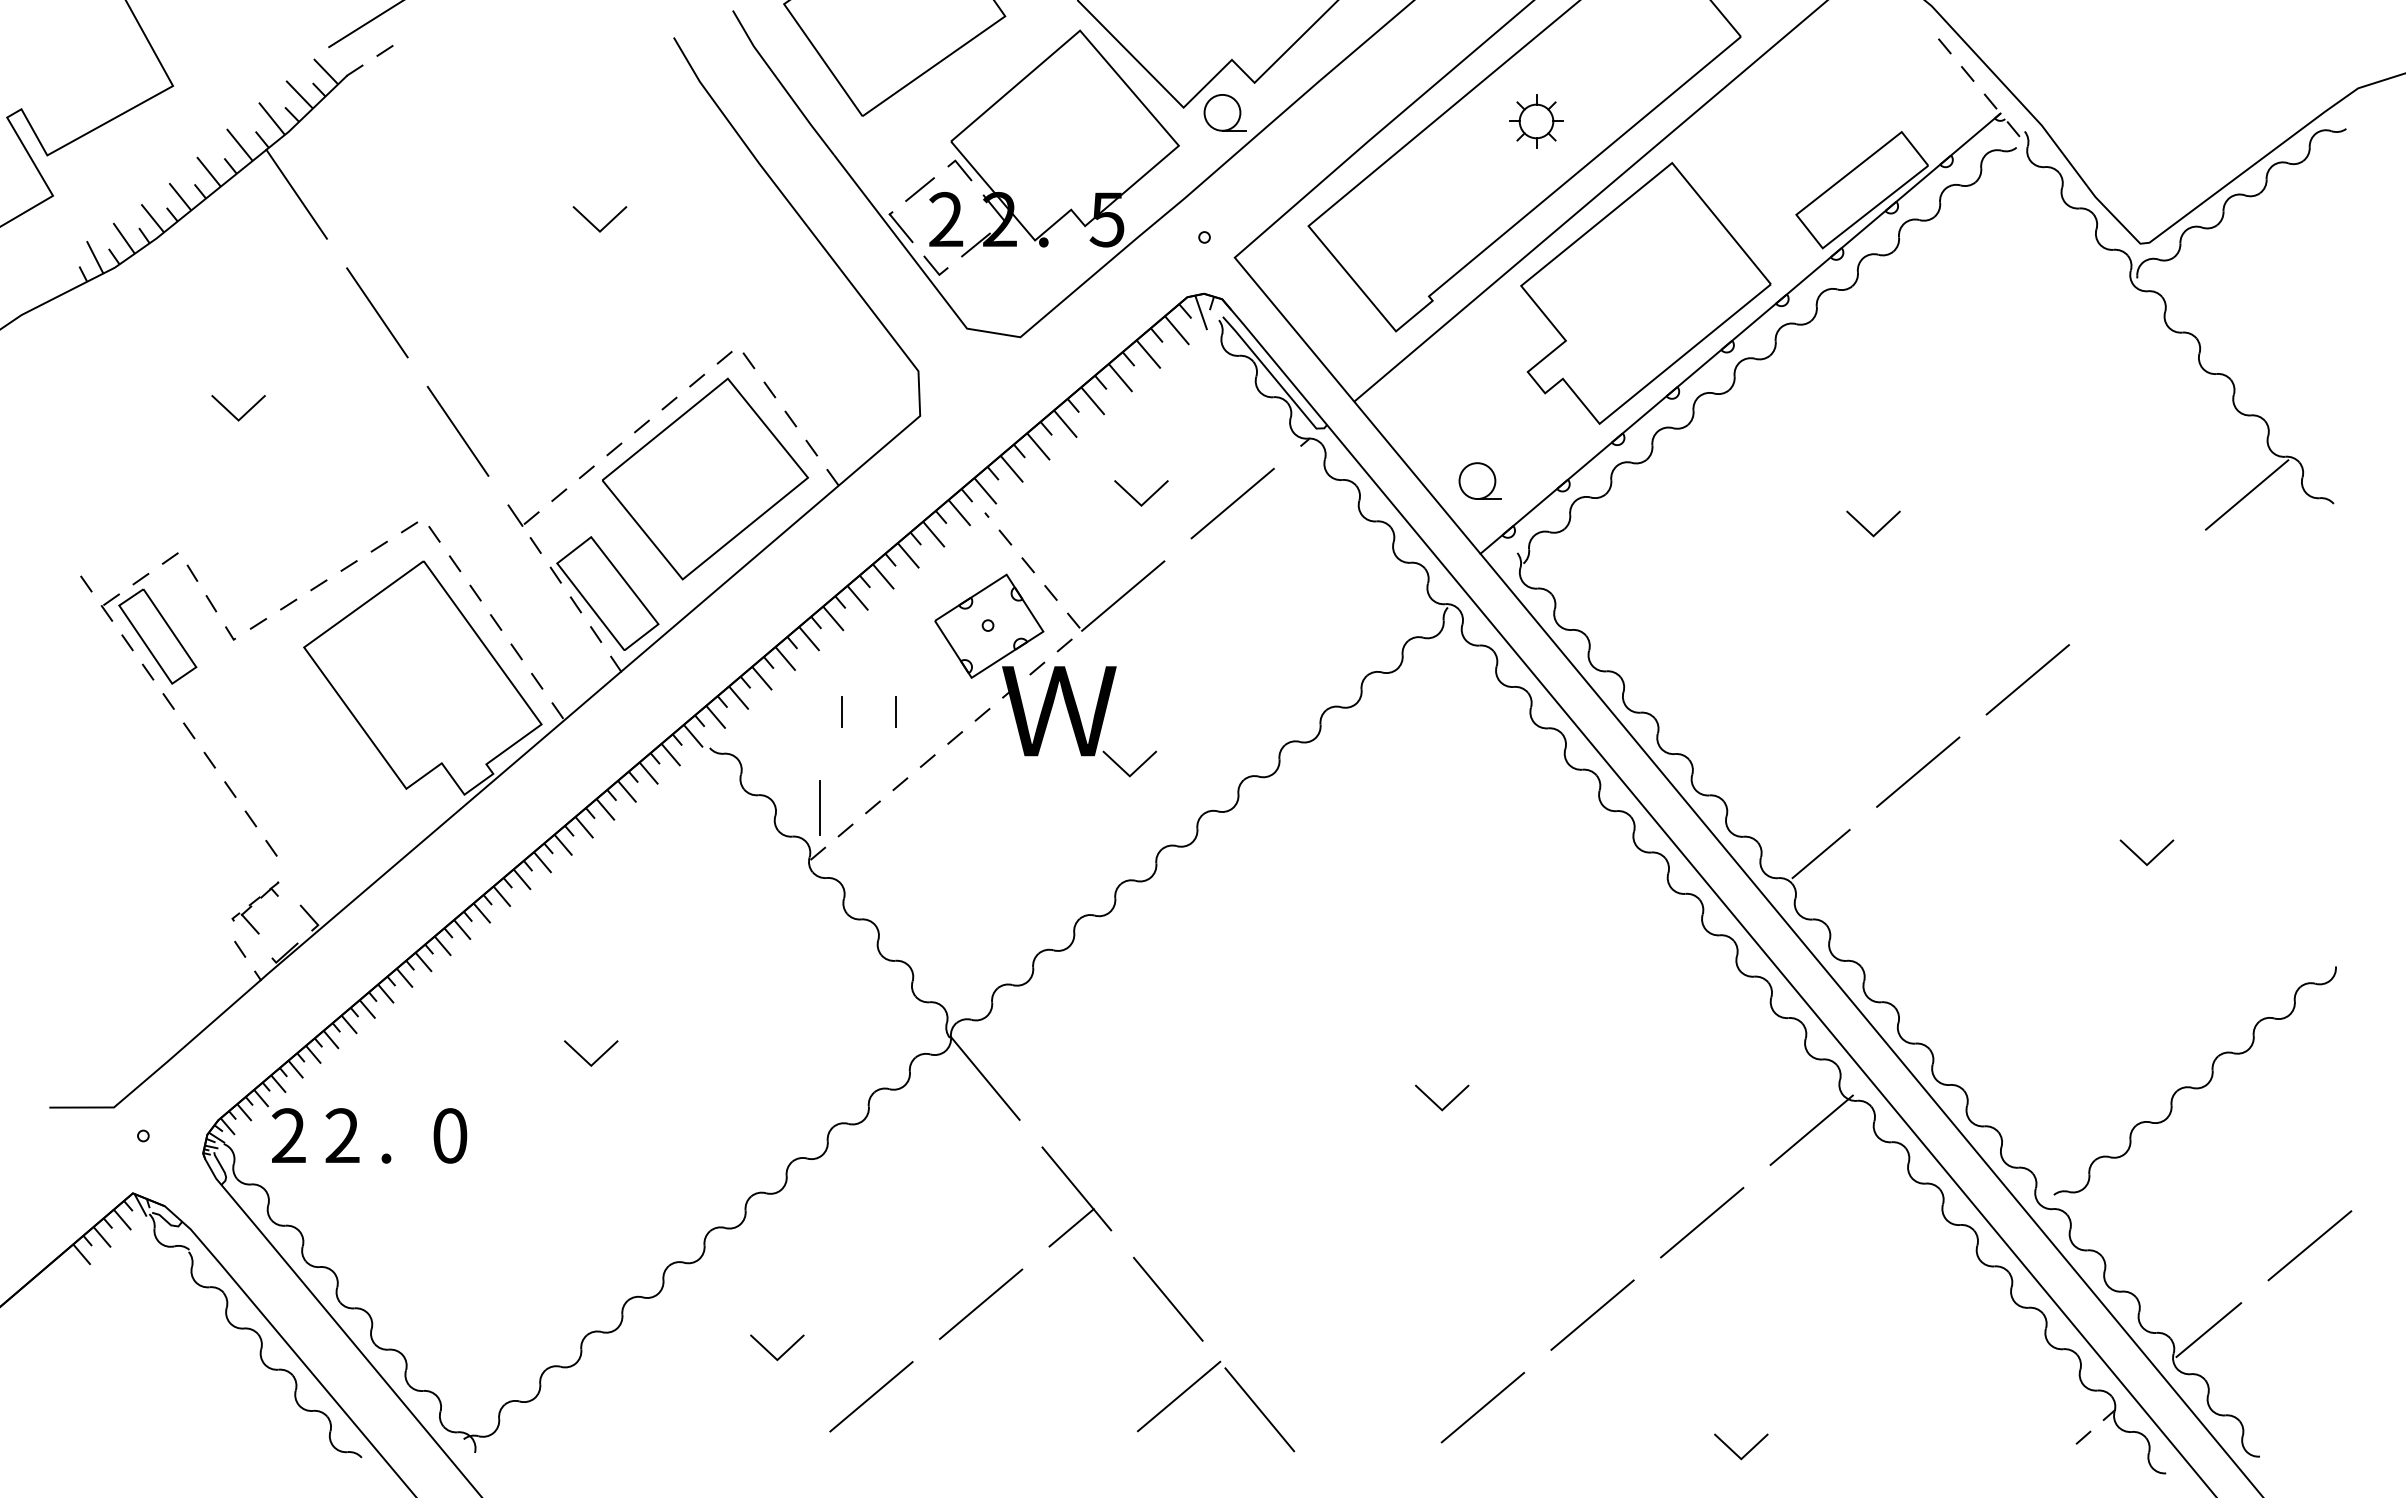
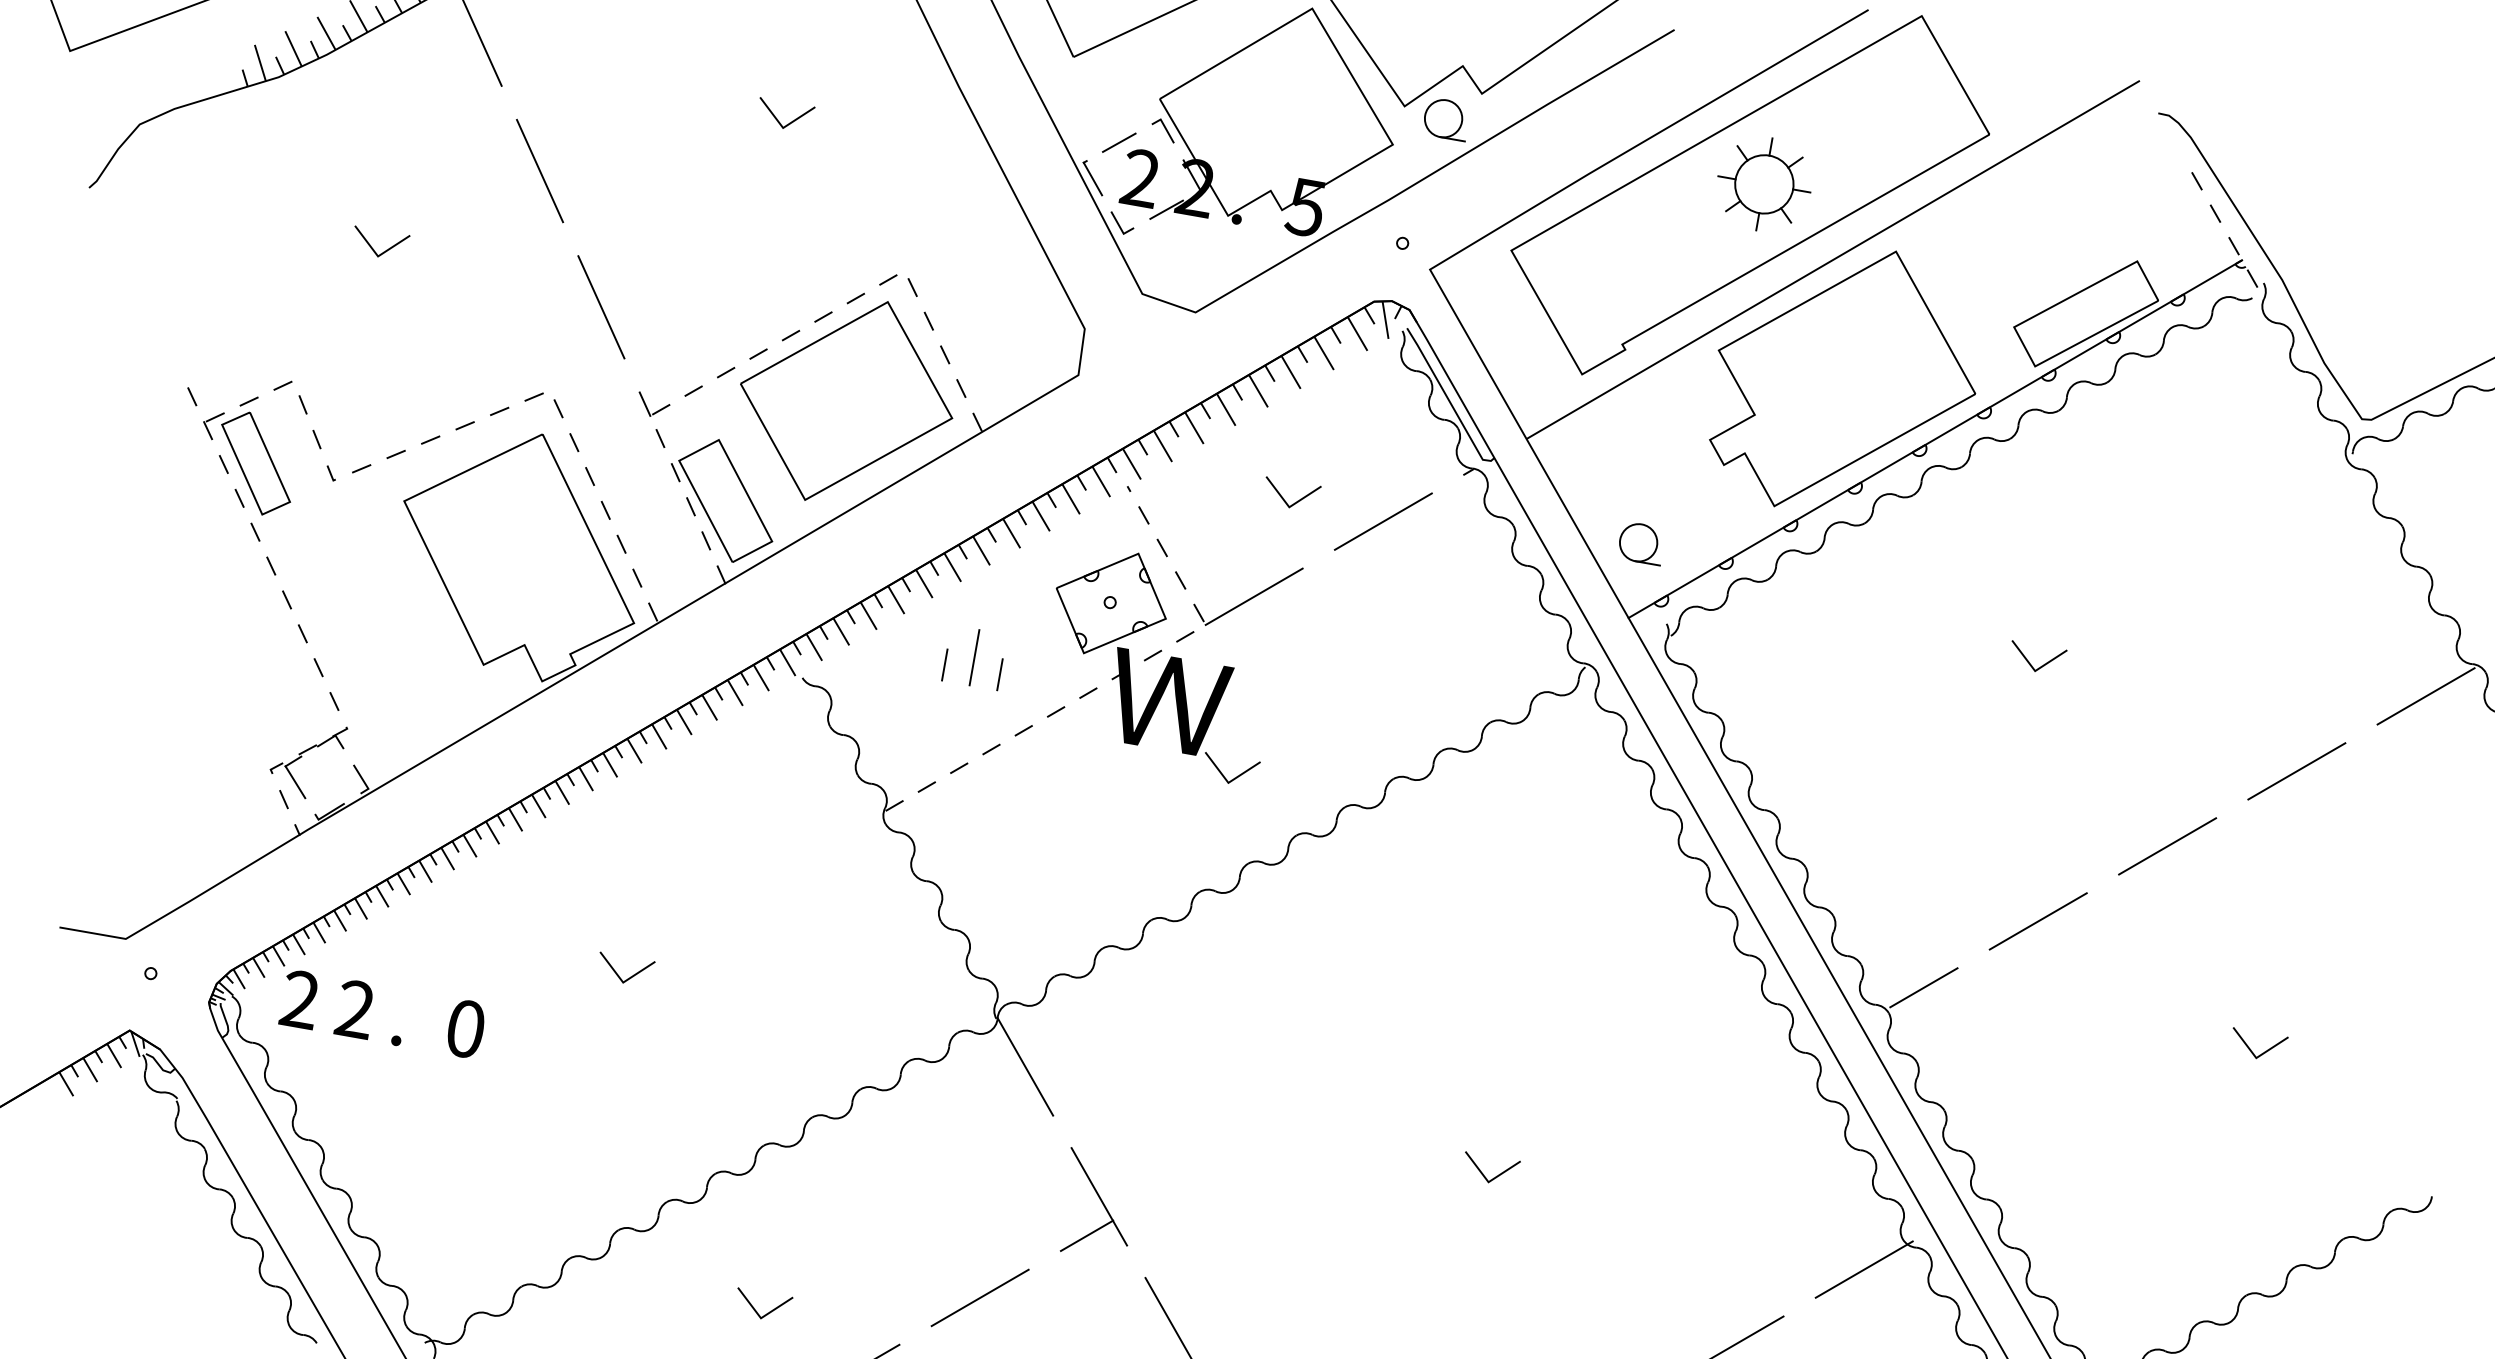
part: (1536, 121) -> (1764, 184), size x1.67
line: (2137, 587) -> (2296, 771), added
line: (819, 807) -> (974, 656), moved
part: (255, 907) -> (307, 759), size x1.43

